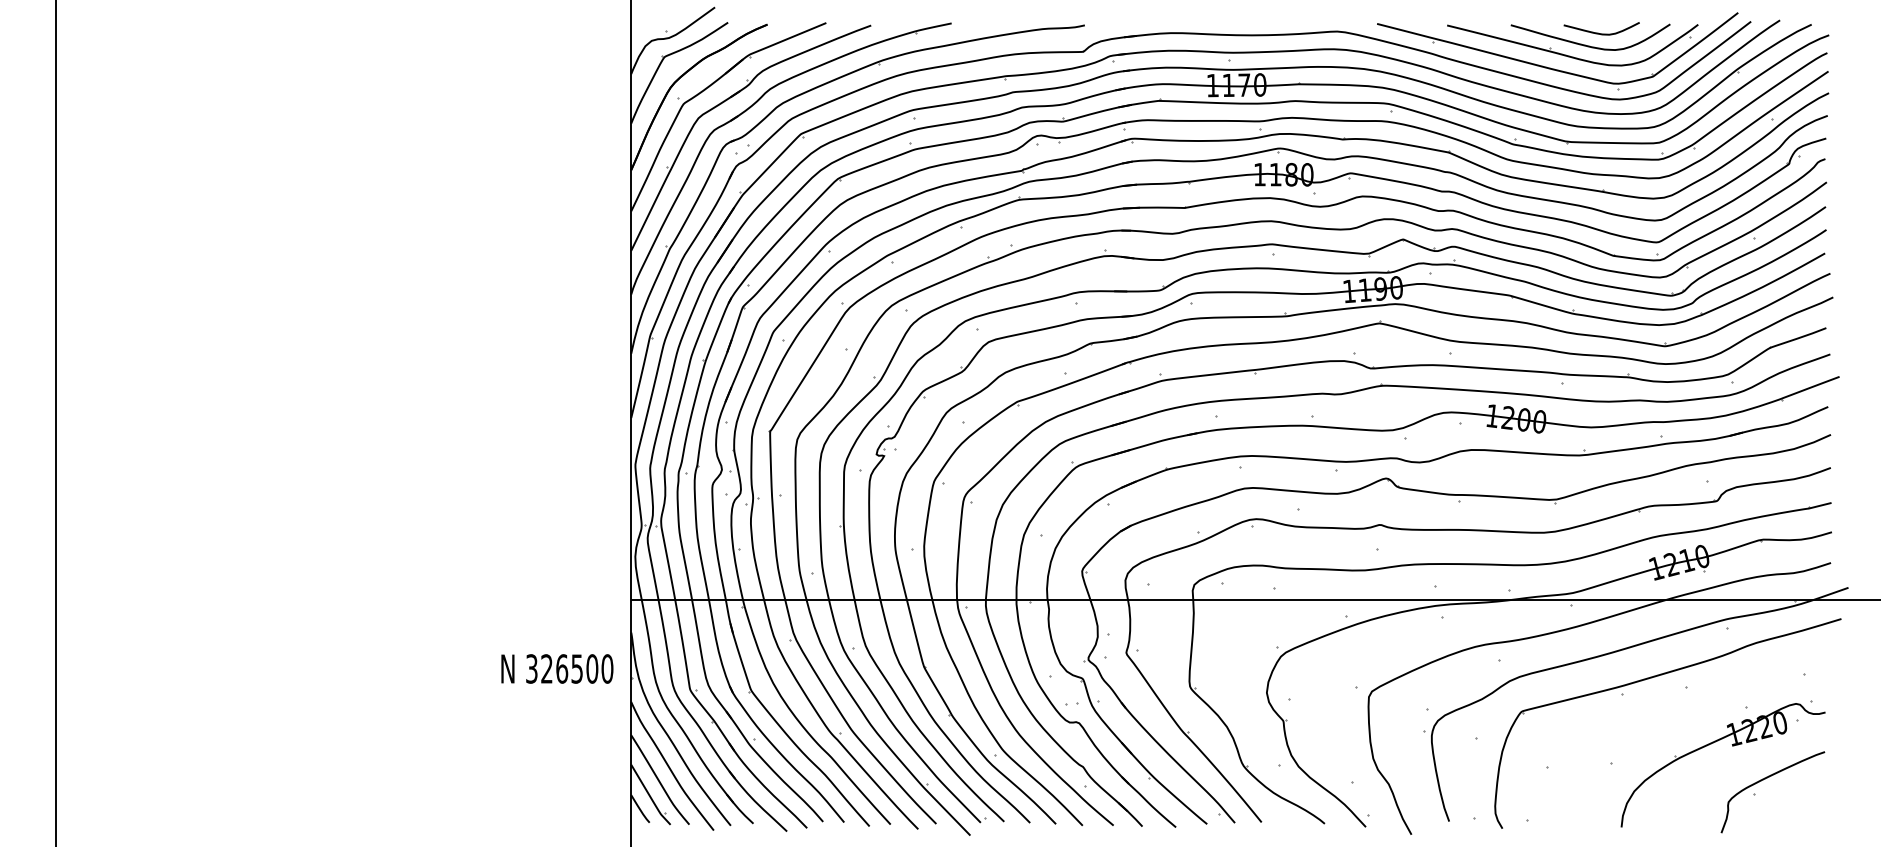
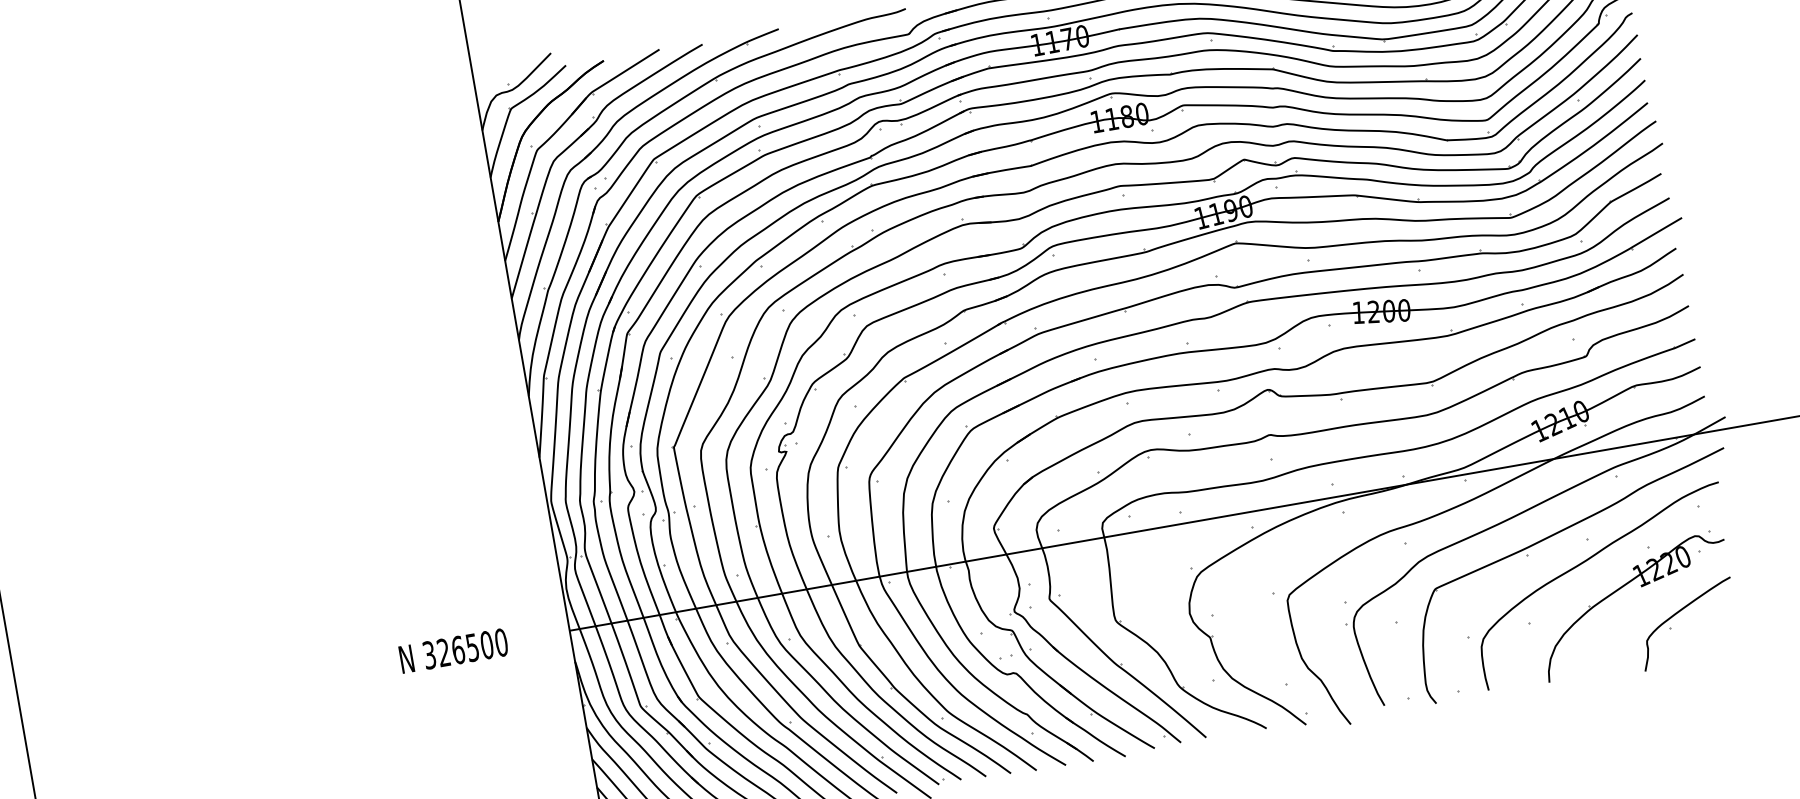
text: (557, 668) -> (453, 650), moved
curve: (1681, 710) -> (1587, 561), added

